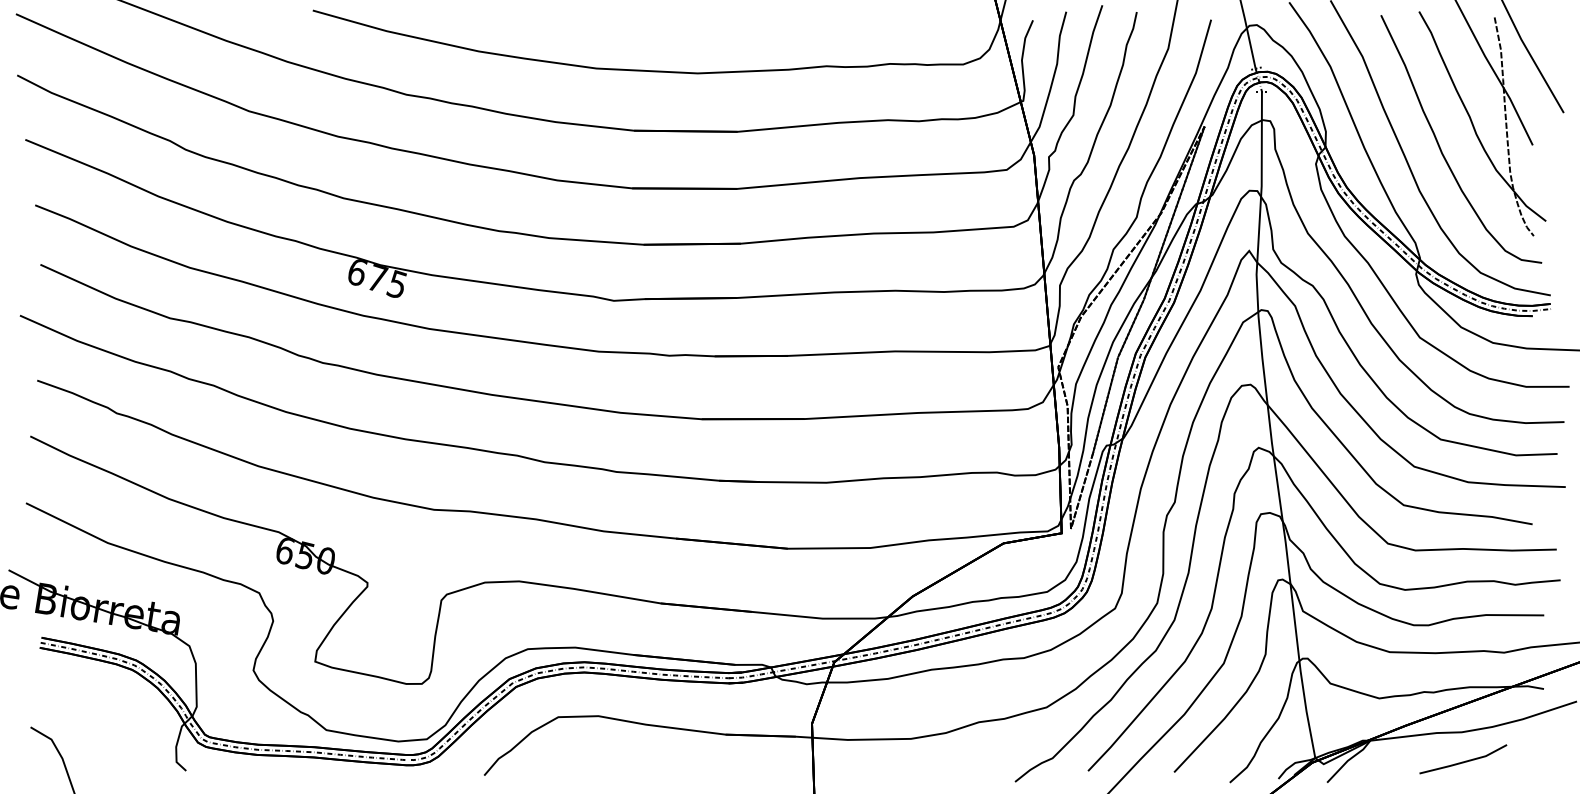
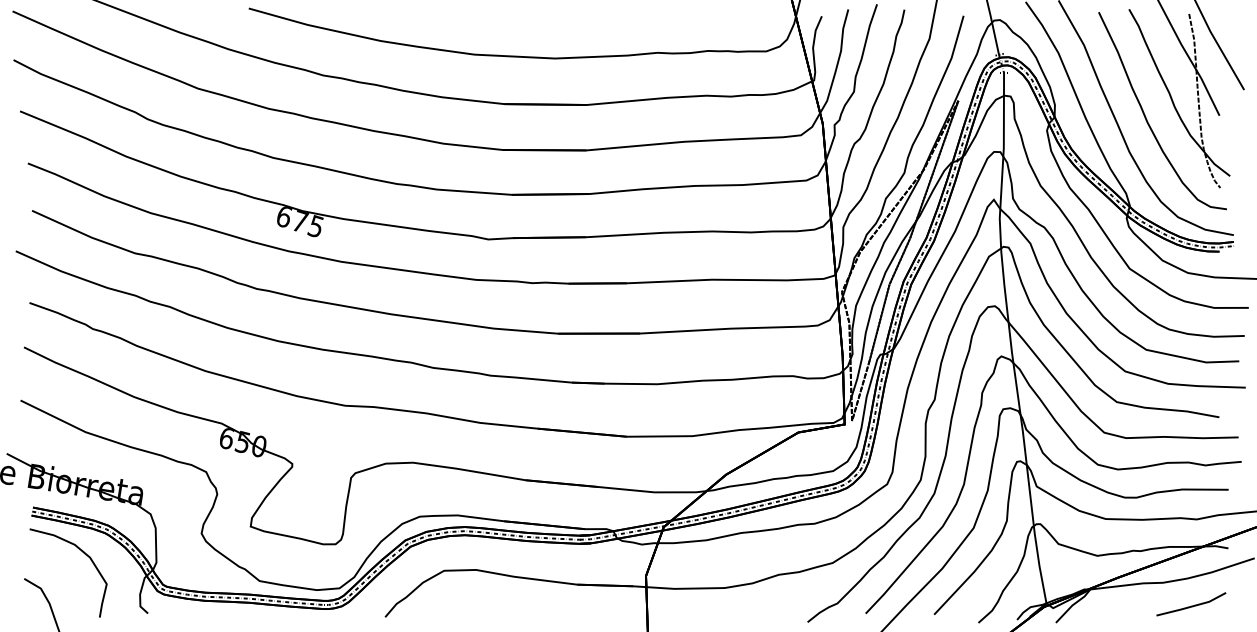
curve: (106, 696) -> (84, 554), added
line: (1463, 761) -> (1191, 606), moved

